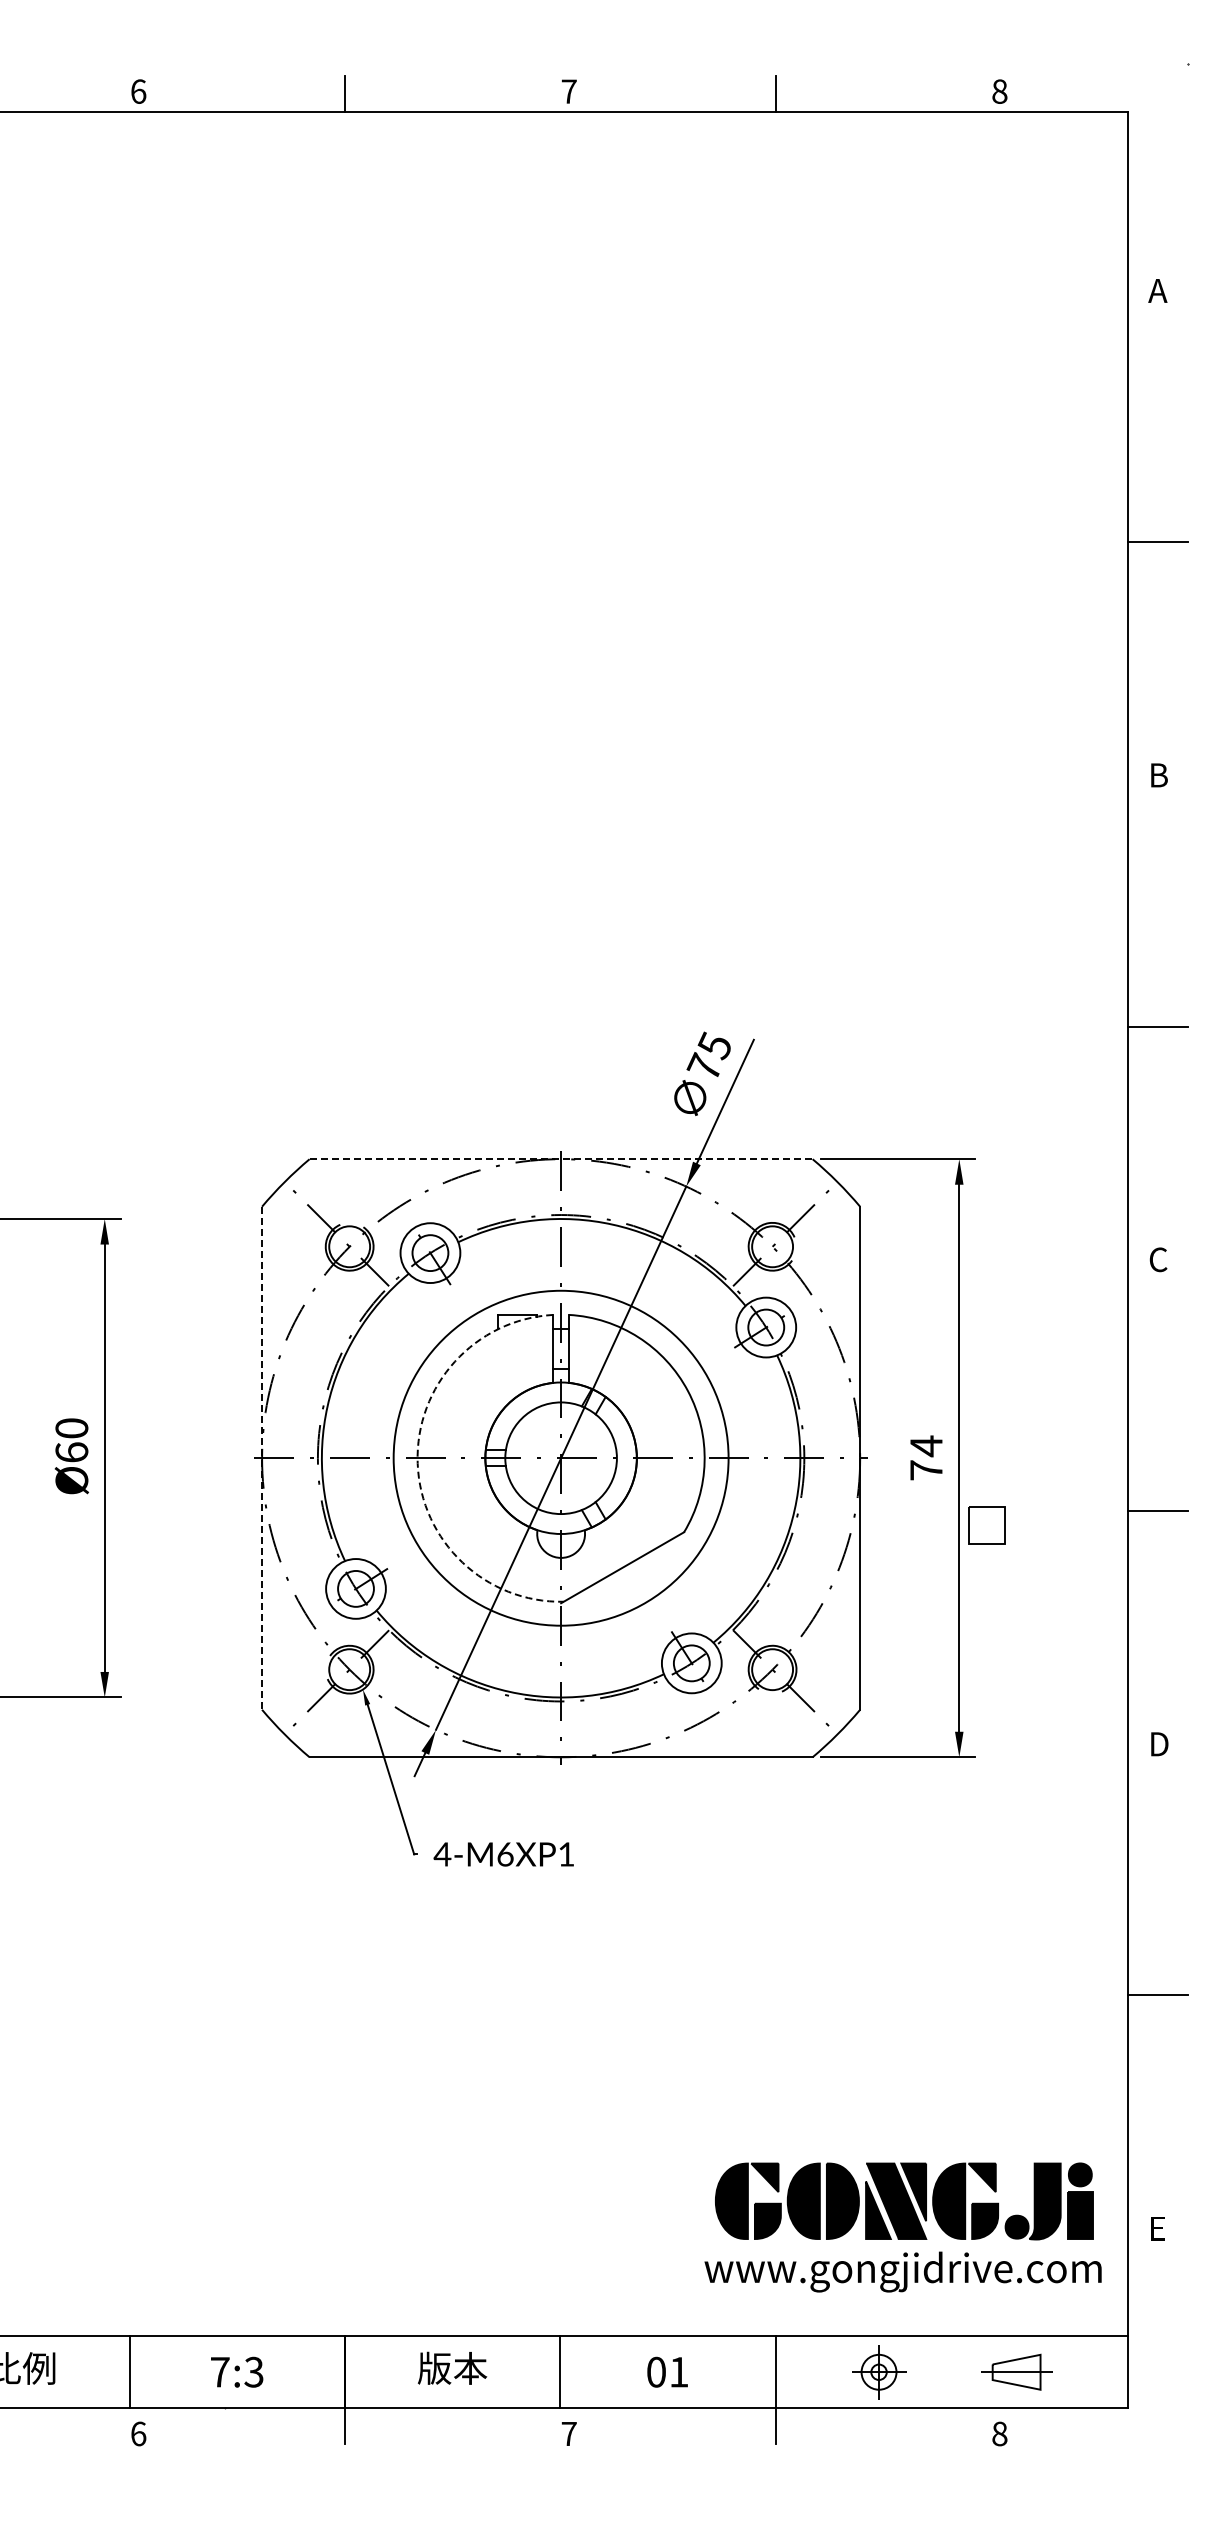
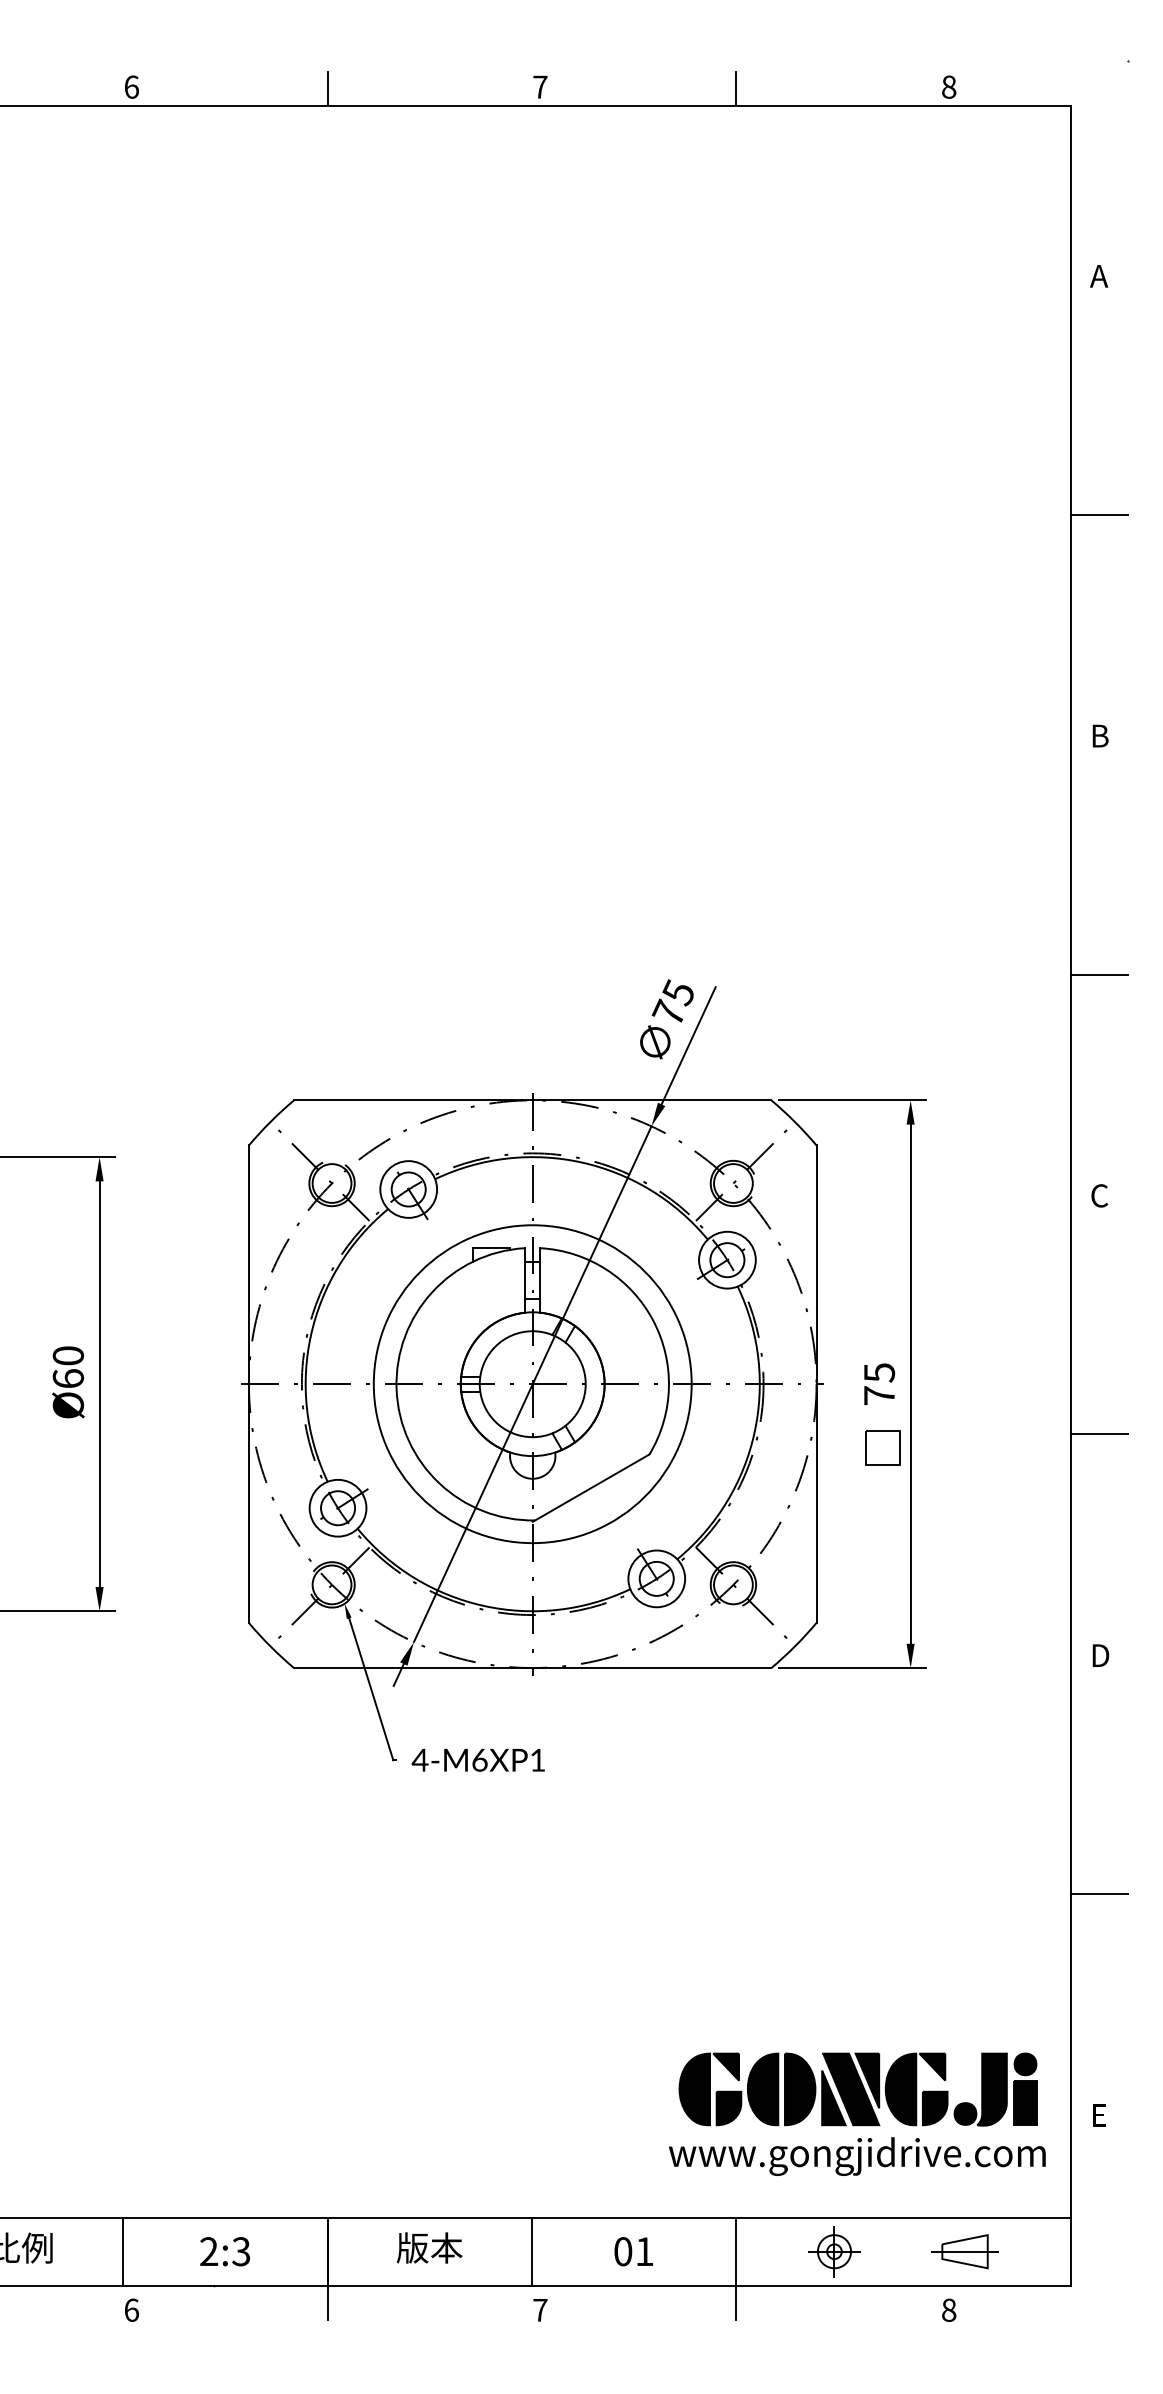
line: (561, 1159) -> (533, 1100), dashed -> solid
text: (926, 1446) -> (879, 1373), 74 -> 75
line: (262, 1458) -> (249, 1384), dashed -> solid
arc: (417, 1463) -> (396, 1389), dashed -> solid
part: (986, 1525) -> (882, 1448), moved
text: (219, 2371) -> (208, 2250), 7:3 -> 2:3

